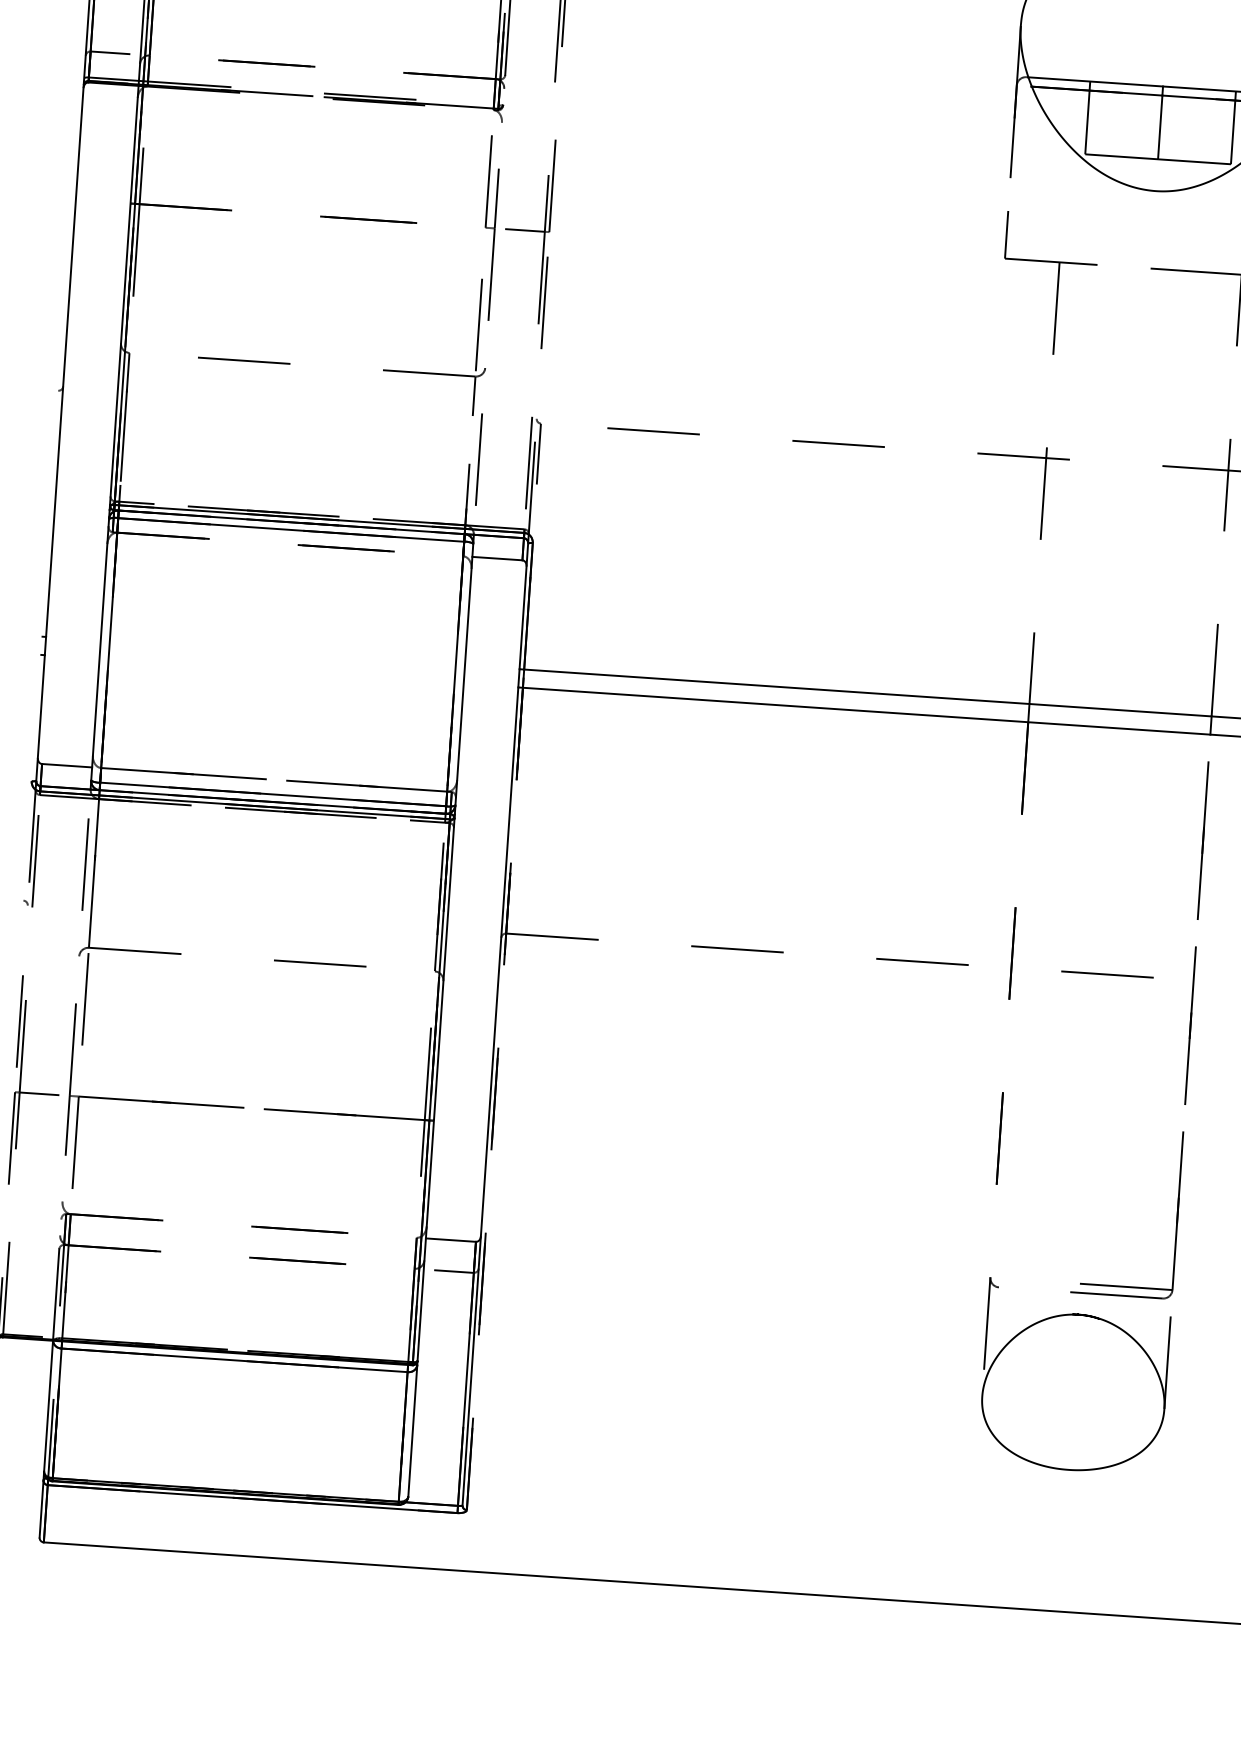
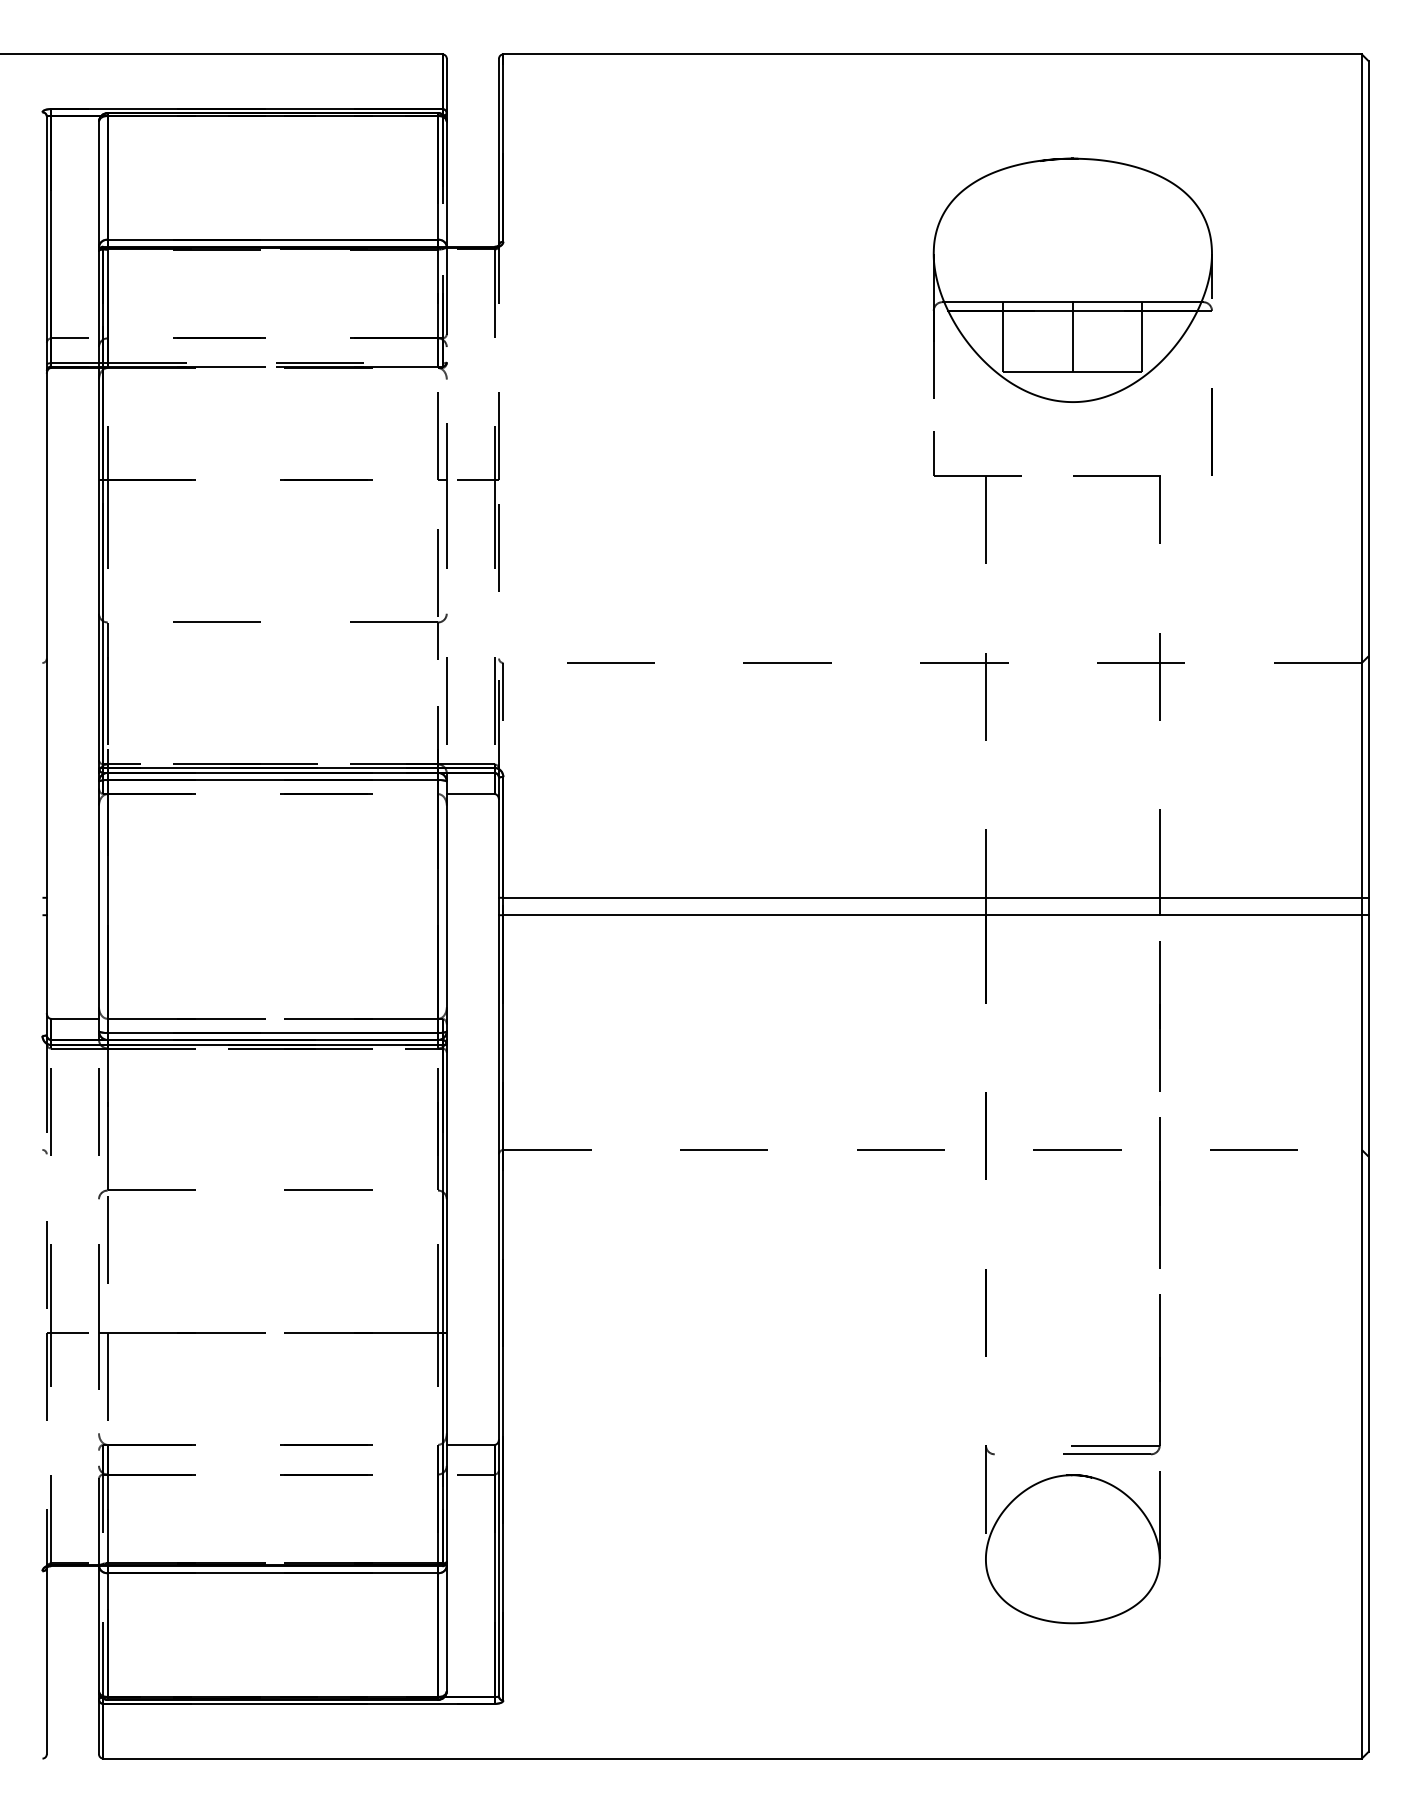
line: (495, 1098) -> (503, 1307), dashed -> solid

